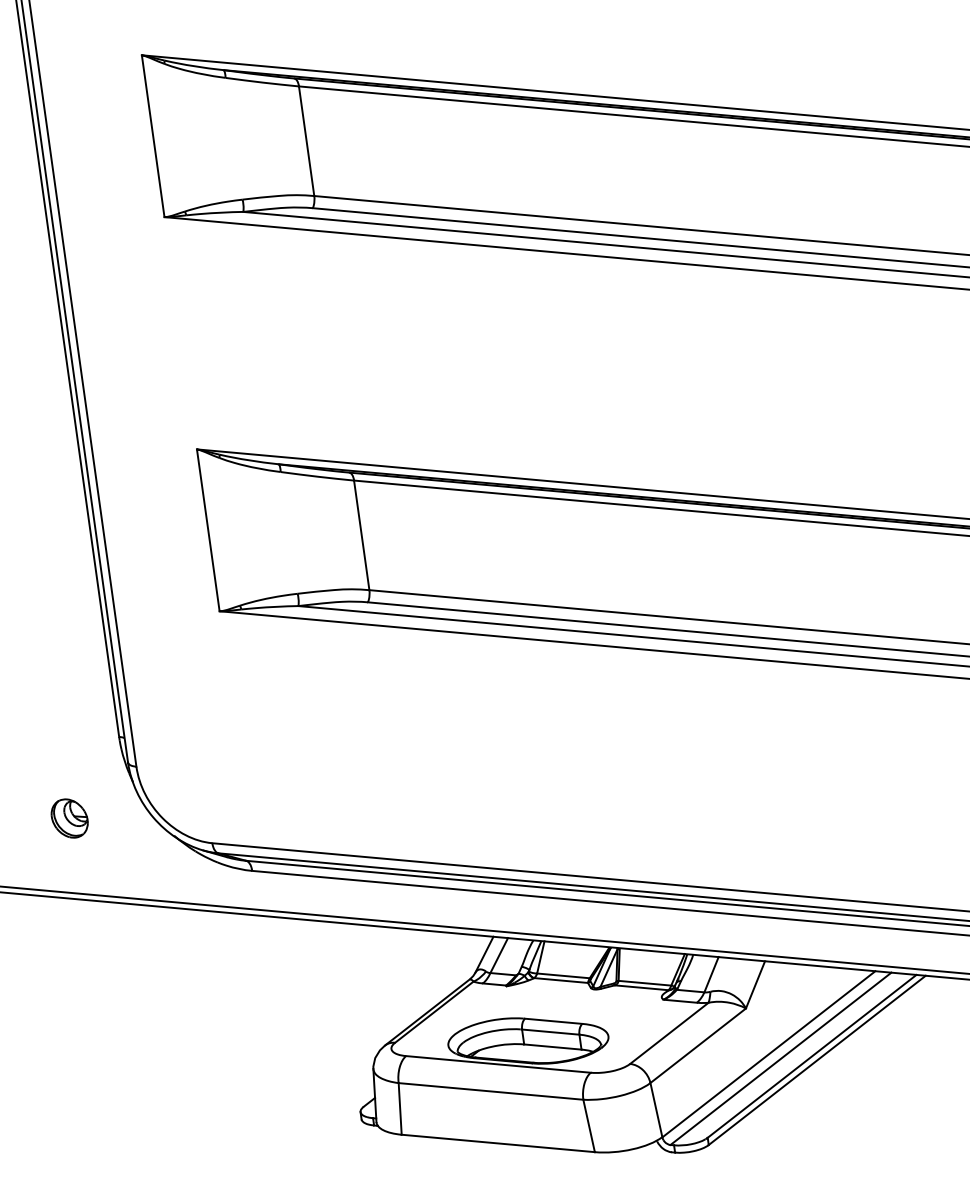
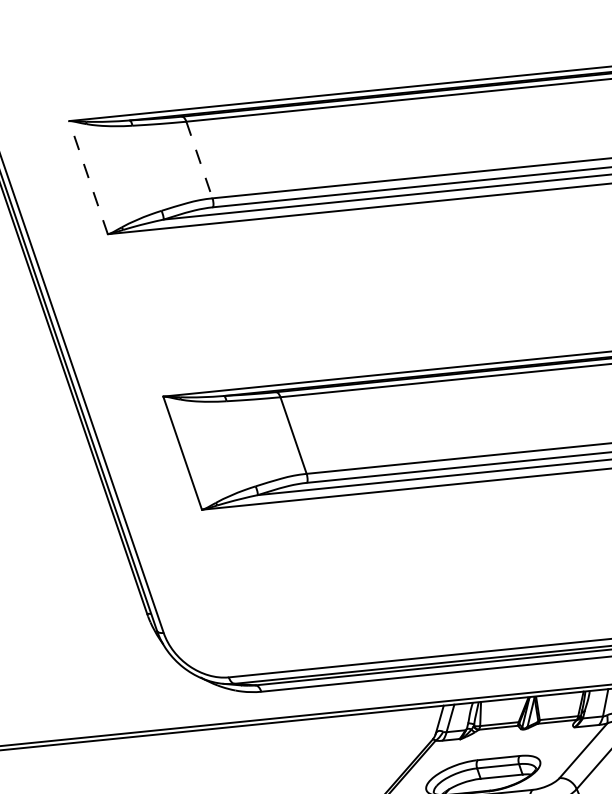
line: (153, 136) -> (88, 177), solid -> dashed
line: (306, 141) -> (199, 160), solid -> dashed
part: (69, 818) -> (122, 679), removed

